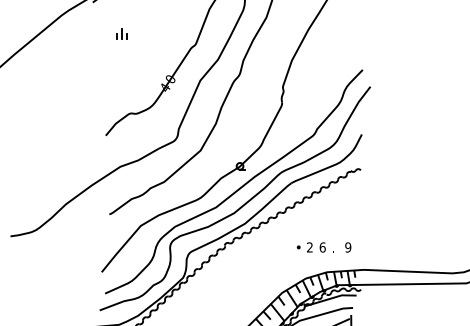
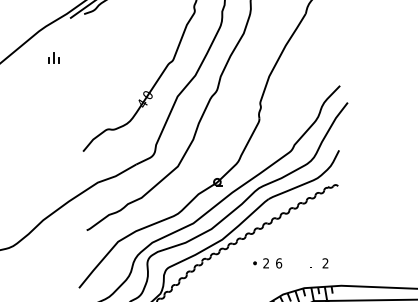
part: (121, 33) -> (52, 57), moved
part: (310, 247) -> (266, 263), moved
text: (348, 247) -> (325, 263), 9 -> 2

